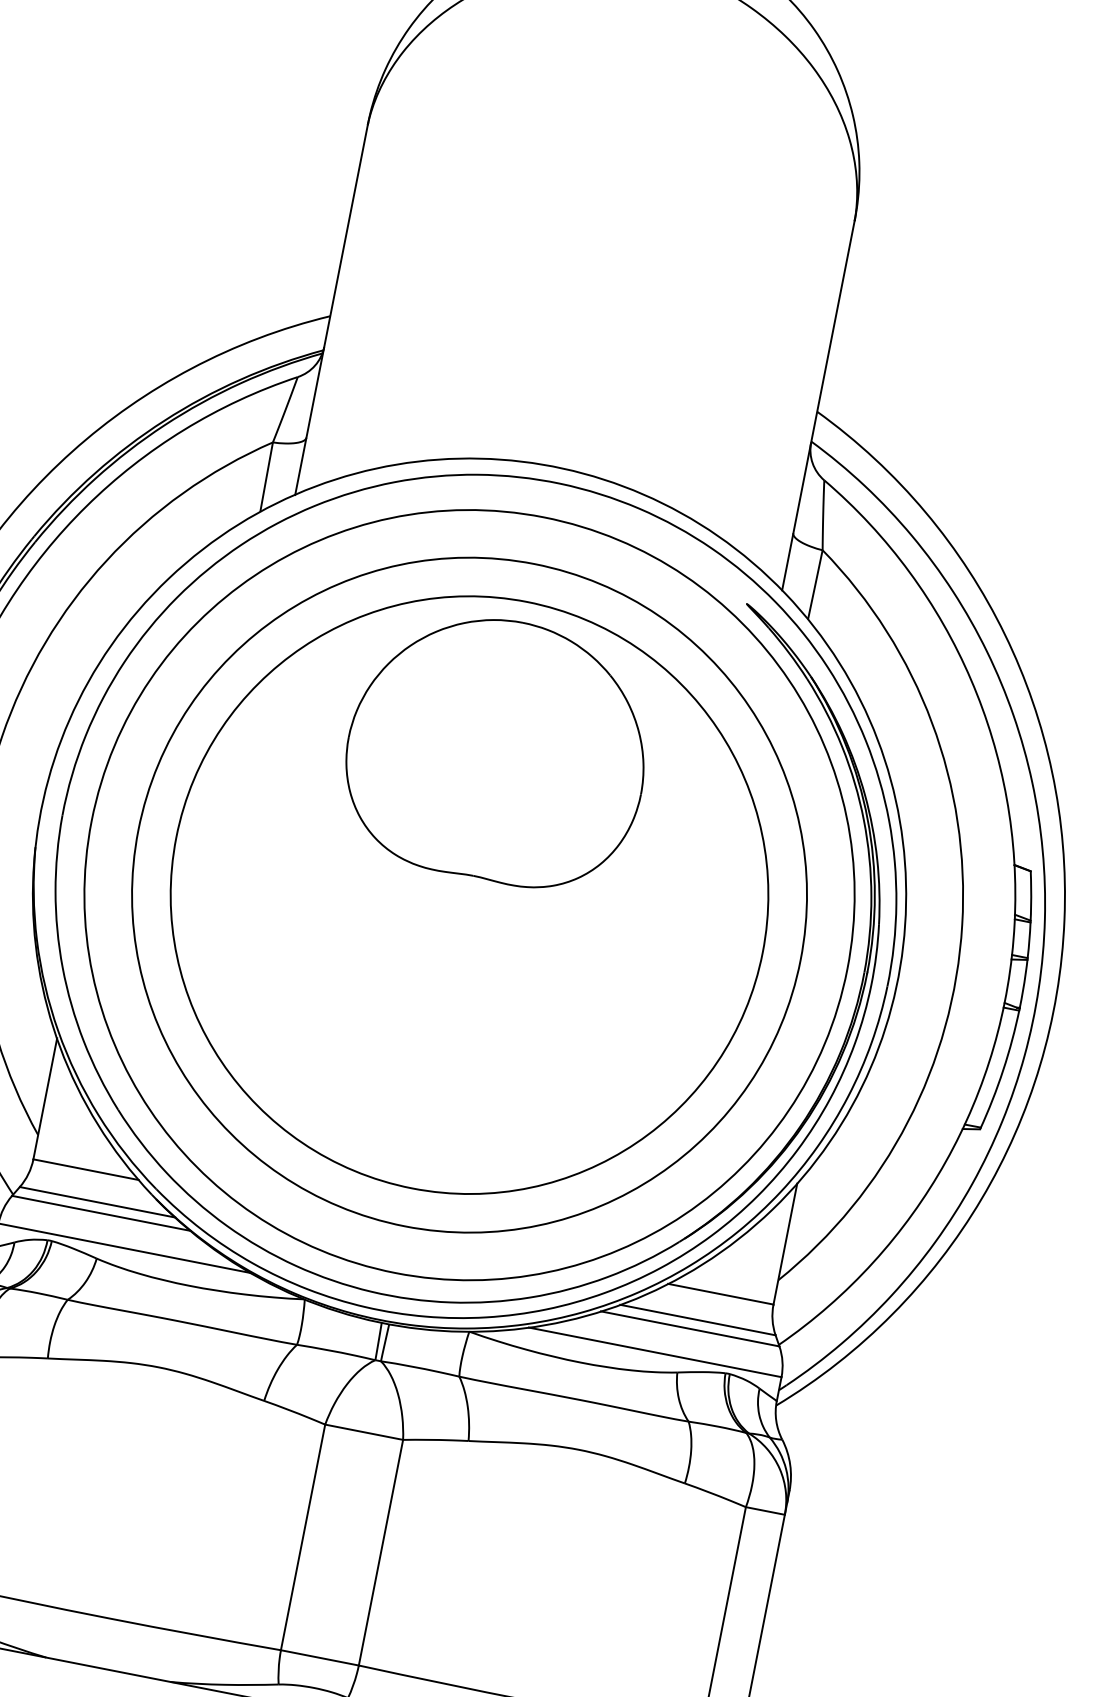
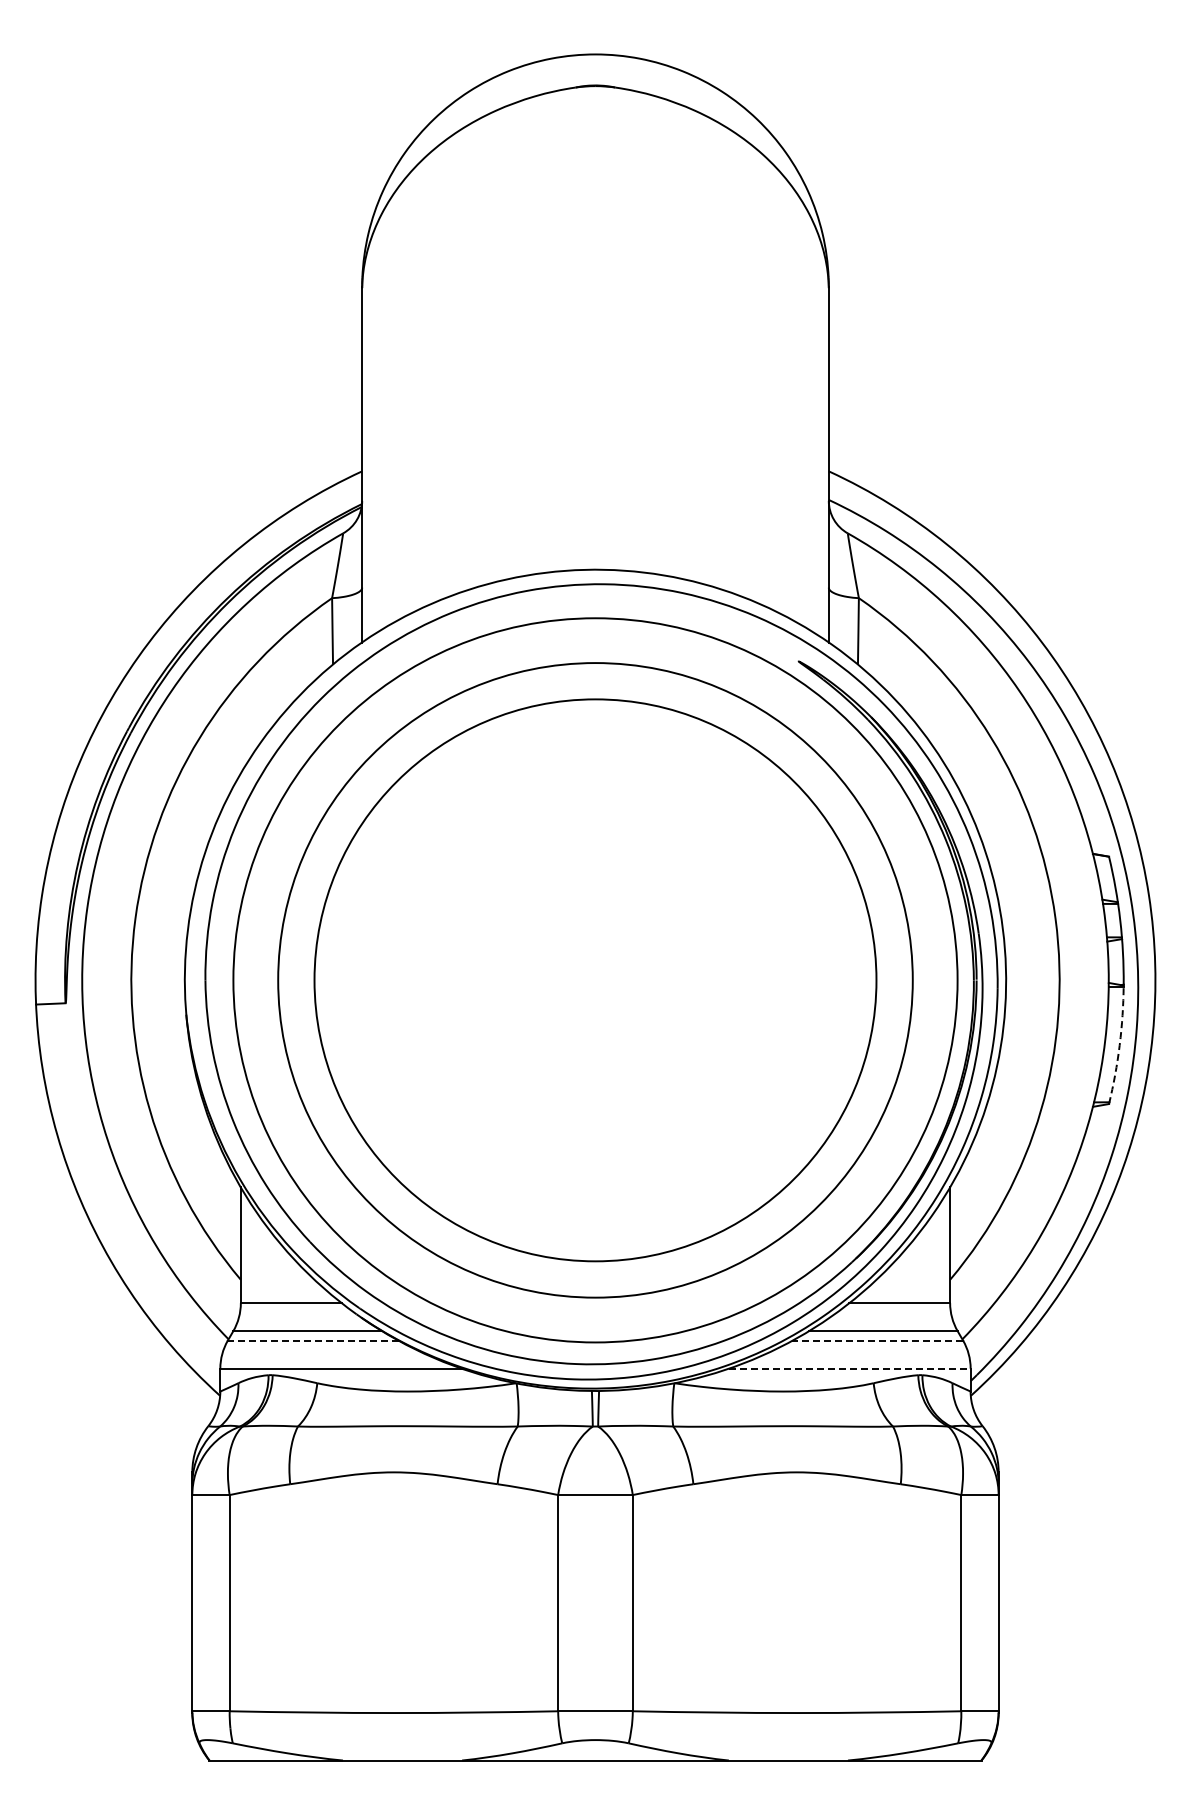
part: (497, 750) -> (595, 841), removed
arc: (1003, 1070) -> (1119, 1045), solid -> dashed
line: (101, 1213) -> (313, 1340), solid -> dashed
line: (690, 1328) -> (877, 1340), solid -> dashed
line: (656, 1352) -> (850, 1368), solid -> dashed

